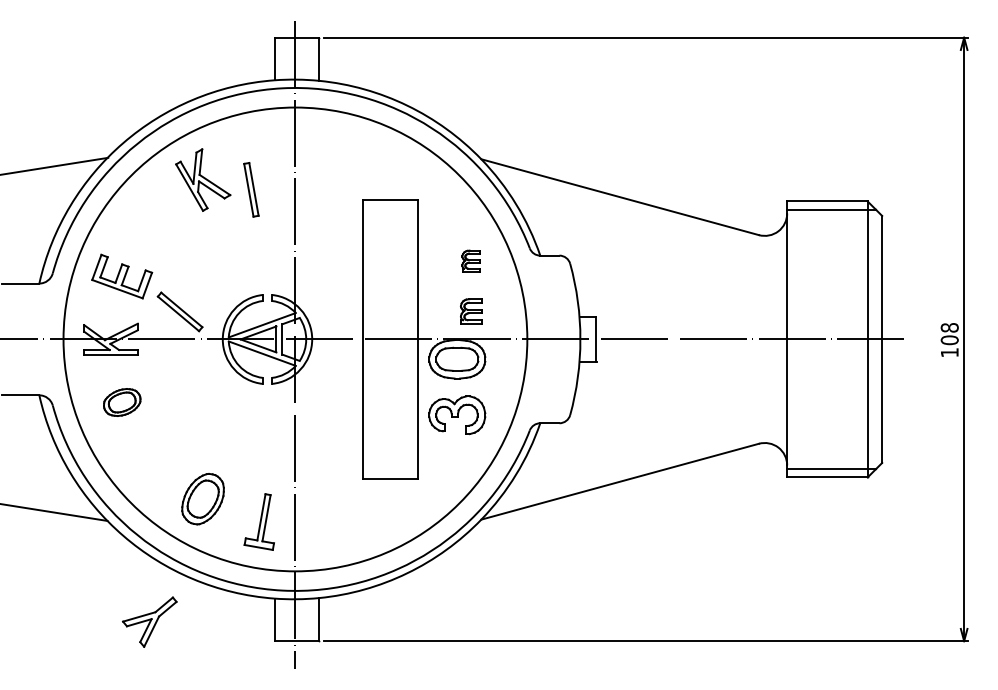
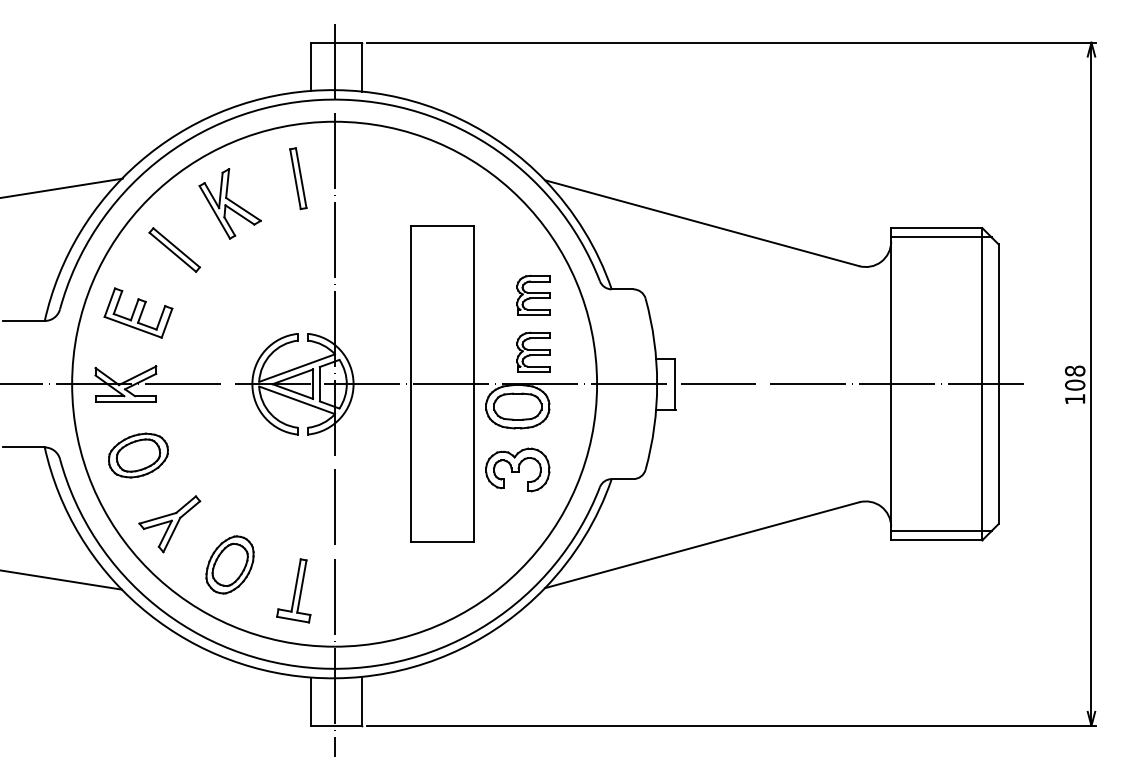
part: (251, 189) -> (298, 178), moved
part: (470, 260) -> (532, 294), size x1.67
part: (179, 311) -> (173, 249), moved
part: (470, 311) -> (532, 352), size x1.43
part: (122, 402) -> (138, 455), size x1.43
part: (149, 621) -> (169, 523), moved

